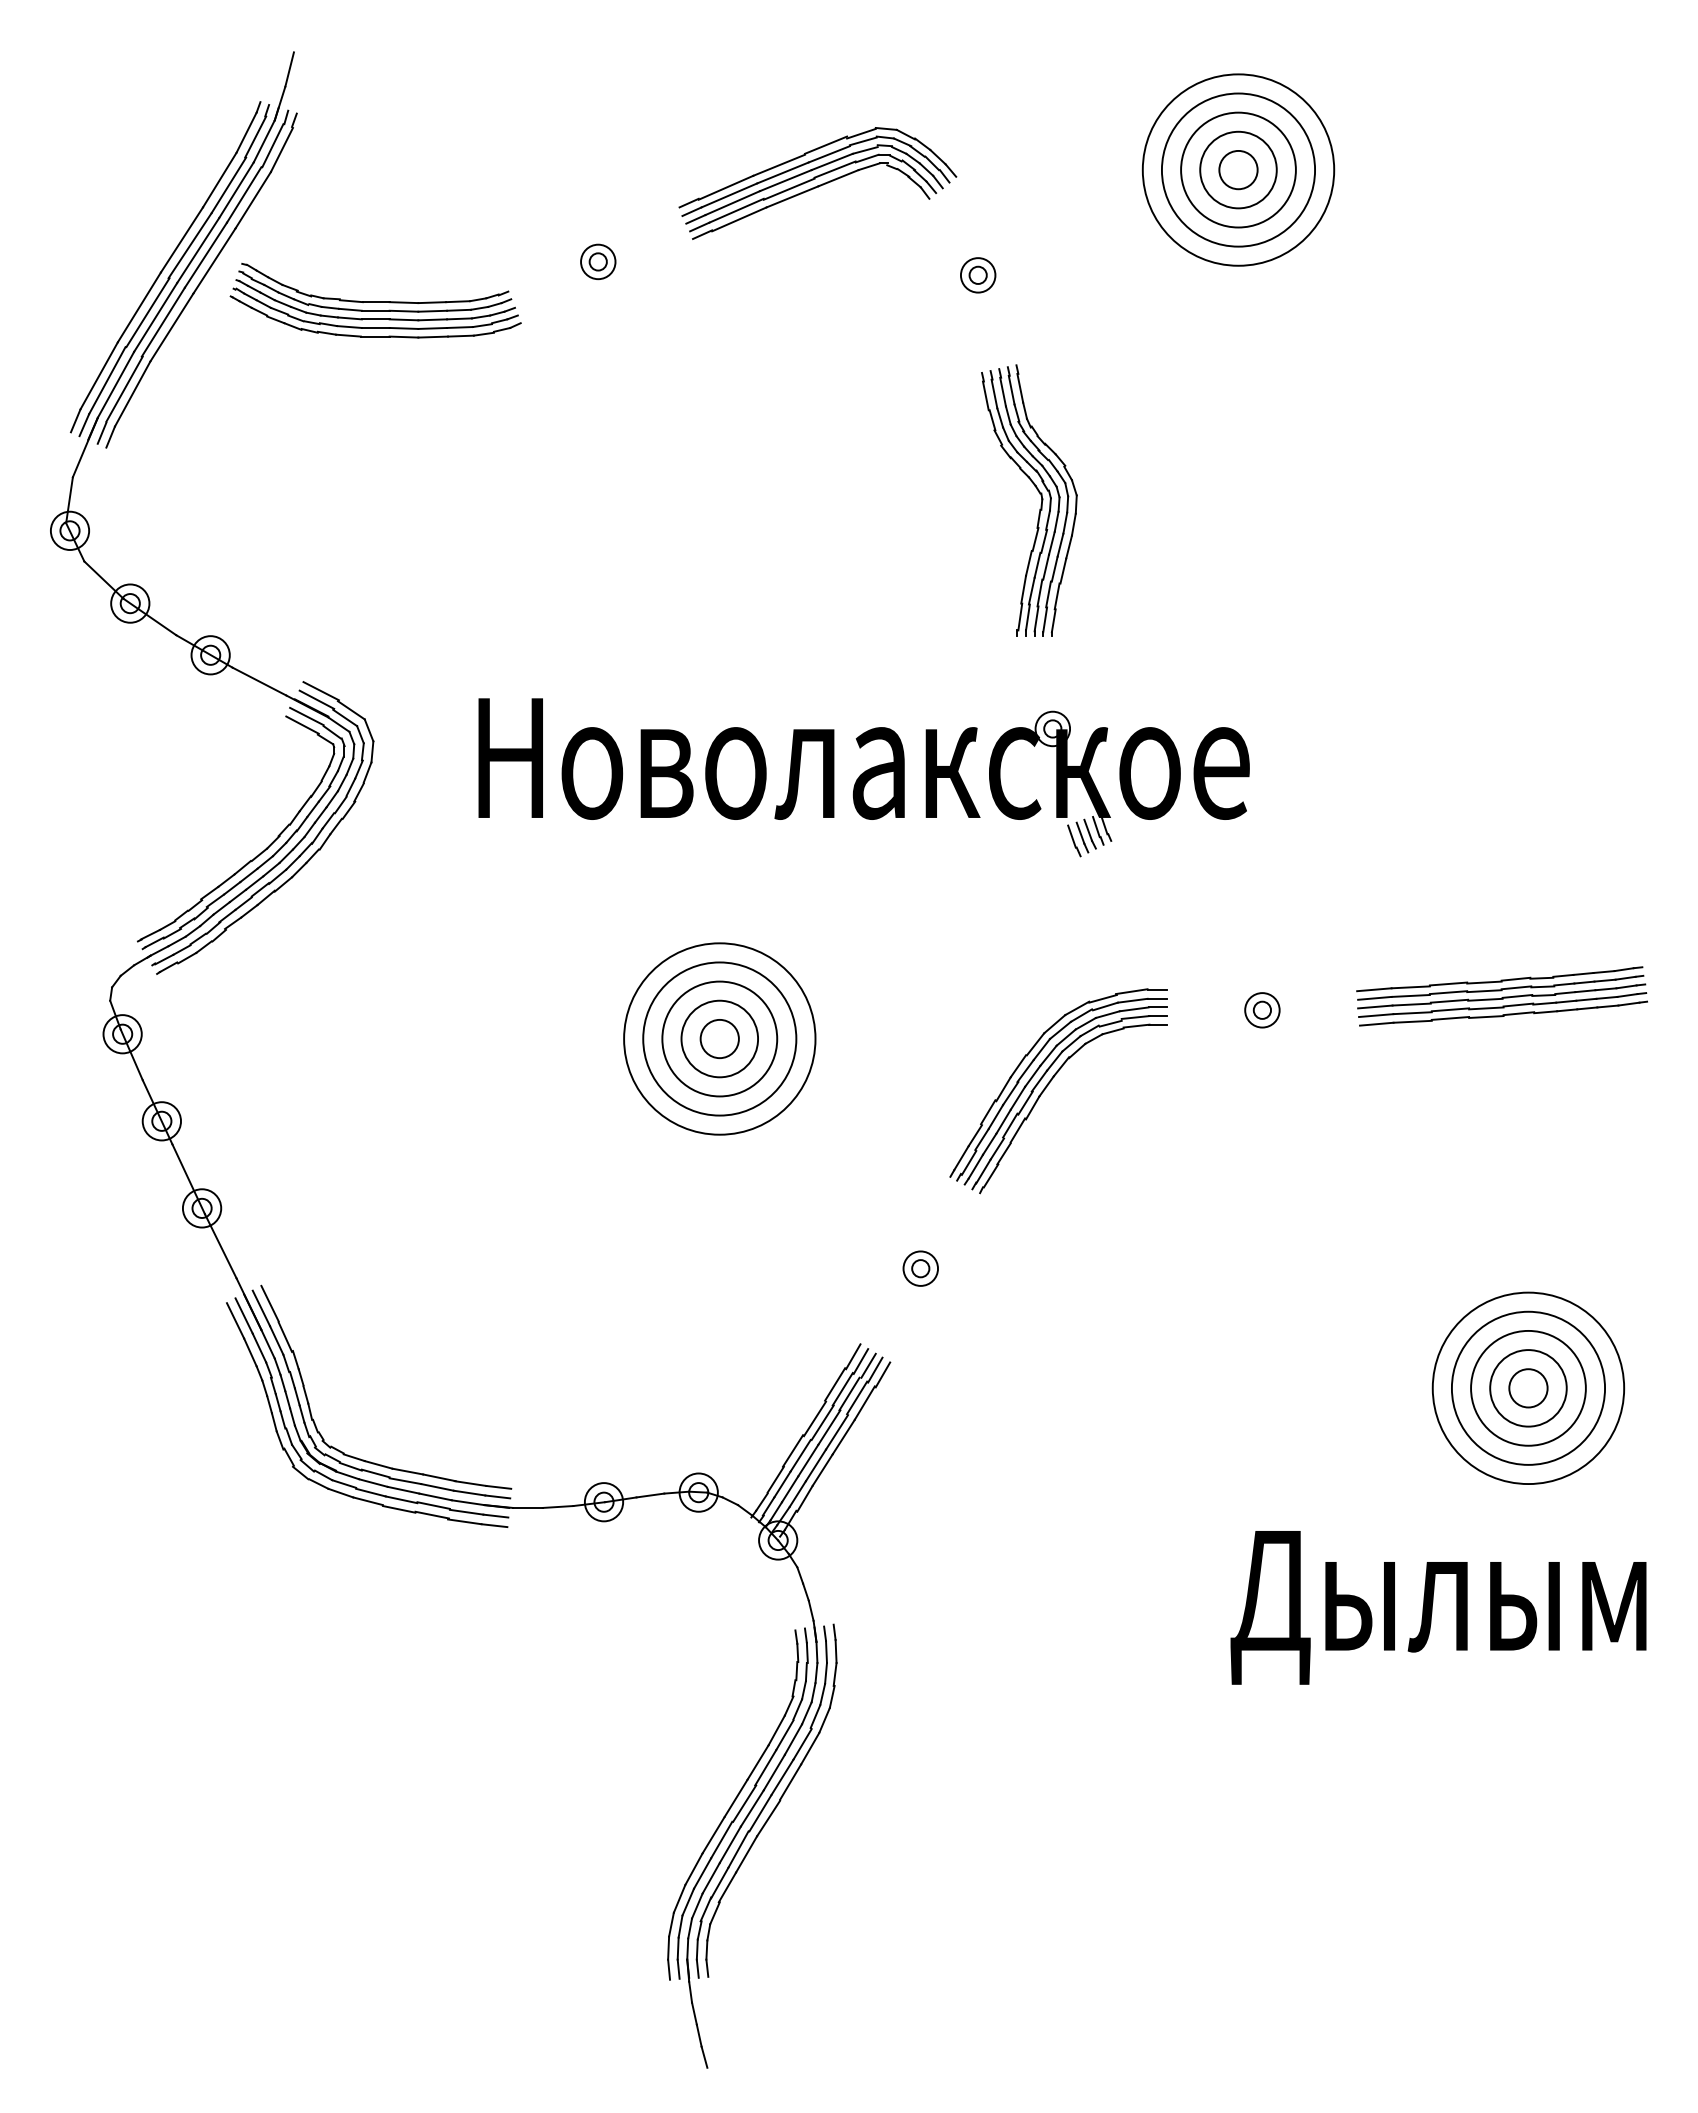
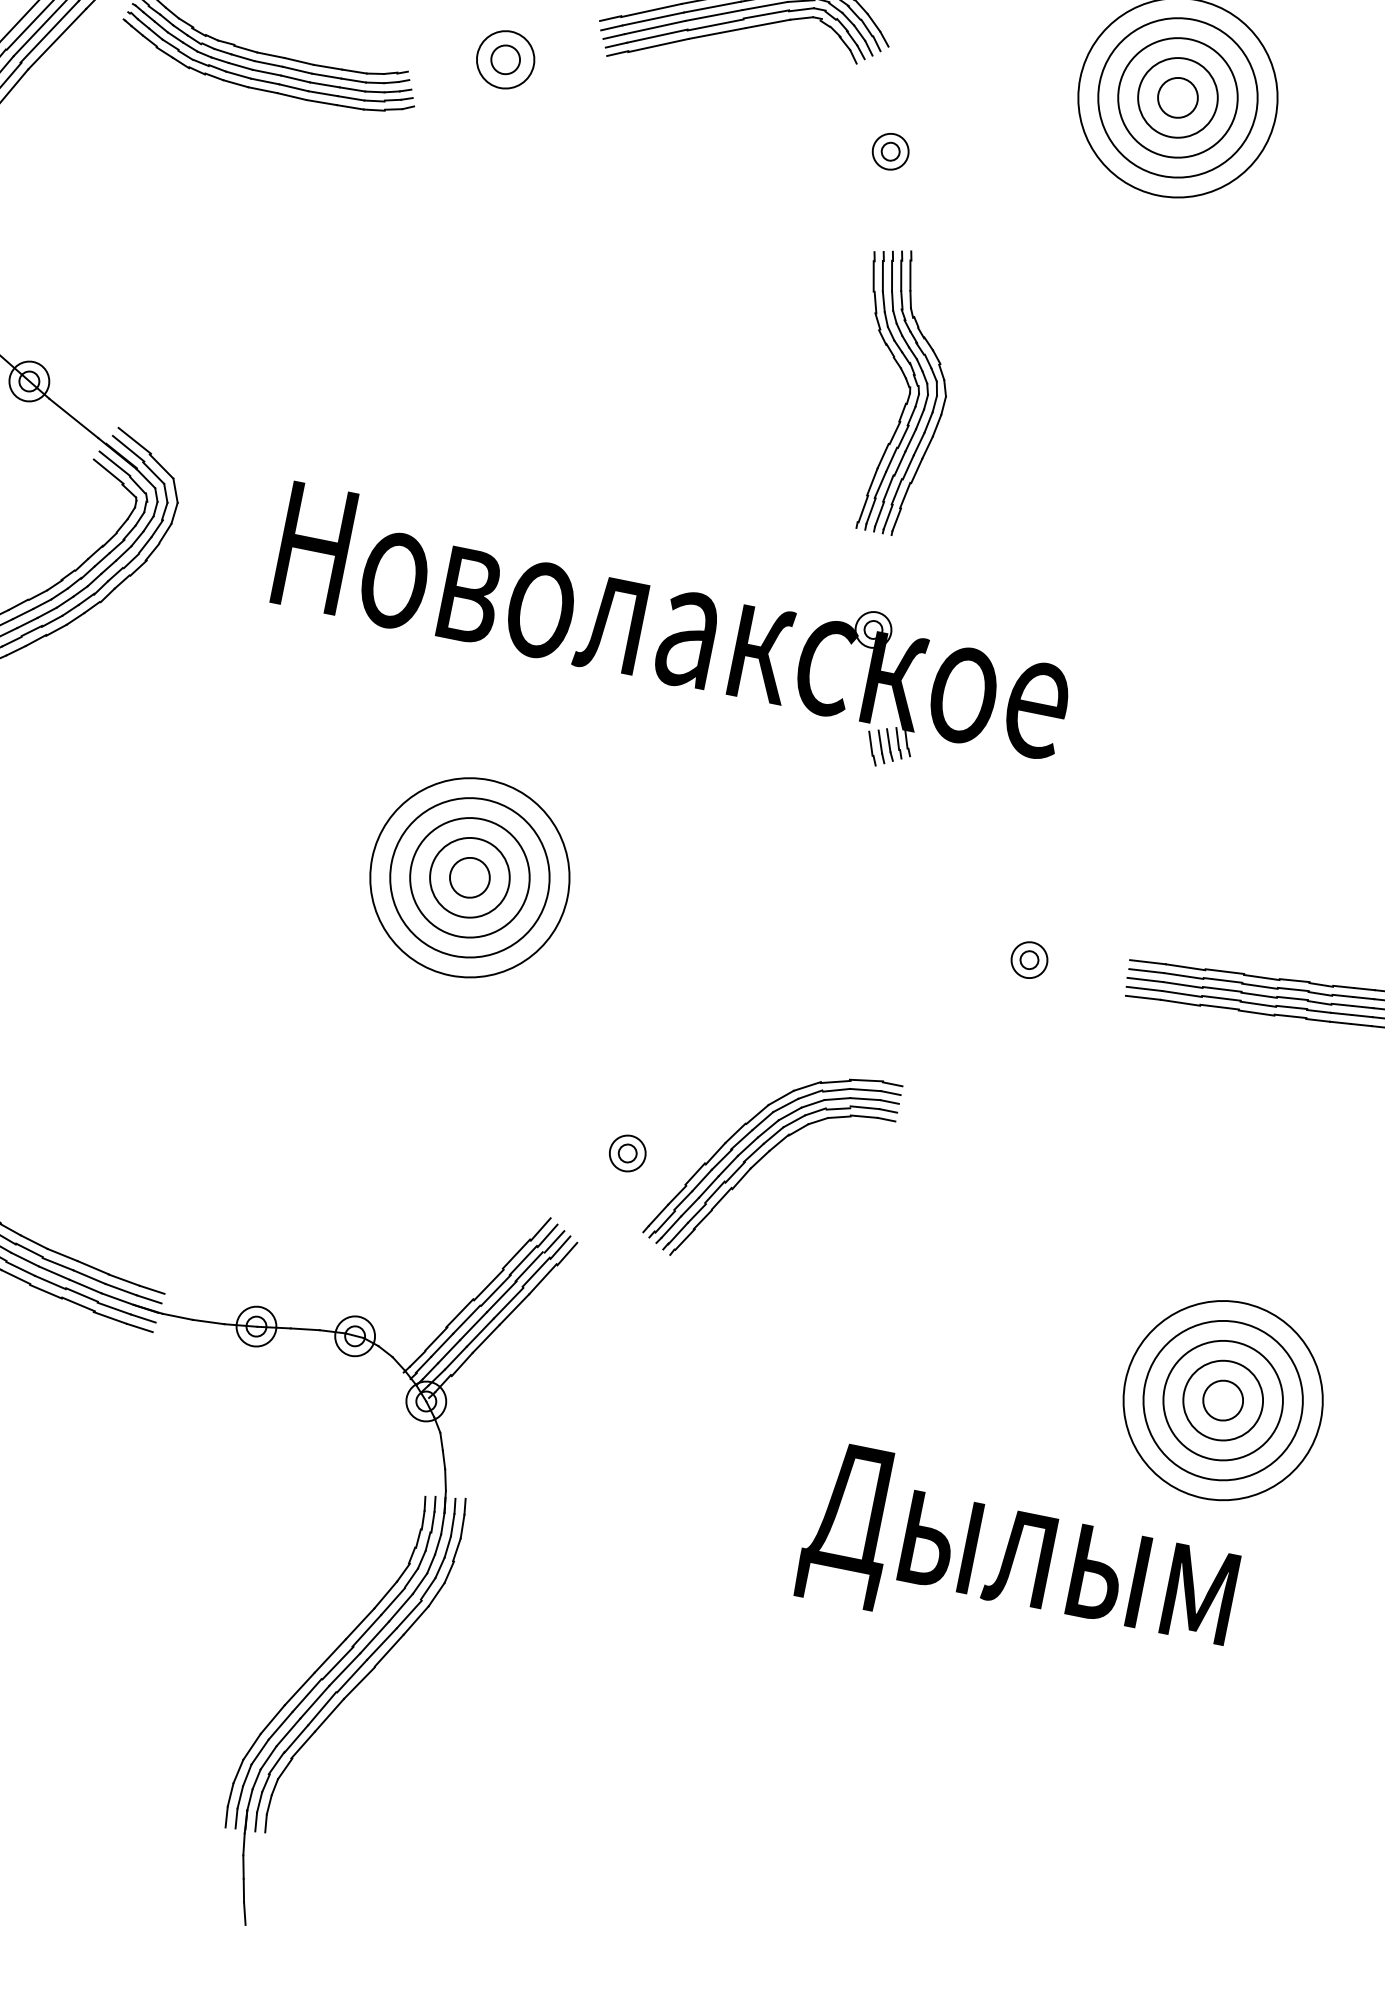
part: (598, 261) -> (506, 59), size x1.6
part: (1049, 1084) -> (763, 1158), moved
text: (1438, 1607) -> (1020, 1559), moved

